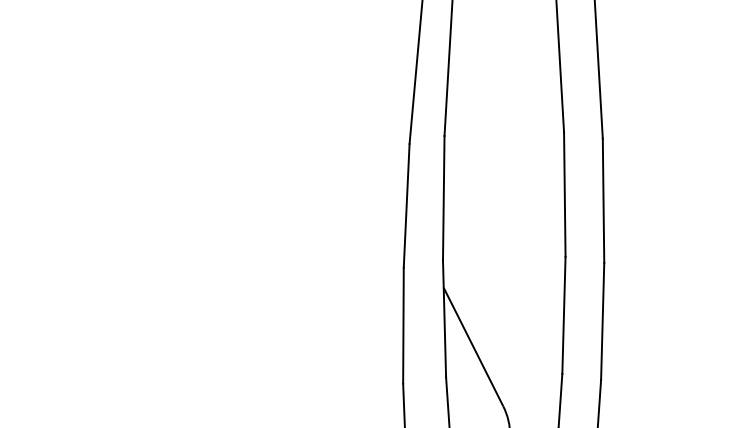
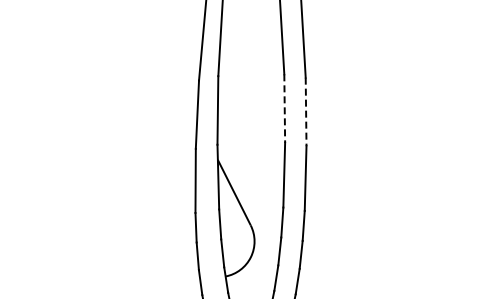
line: (564, 196) -> (284, 109), solid -> dashed
line: (604, 201) -> (306, 112), solid -> dashed

